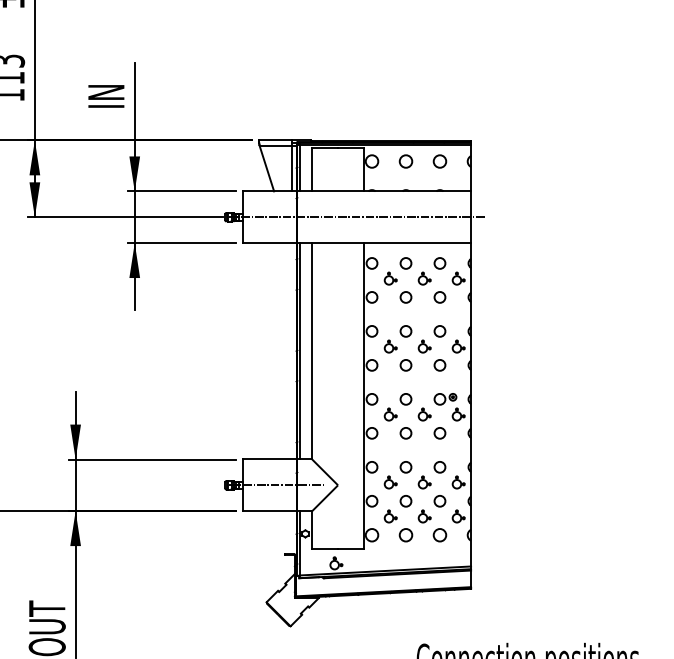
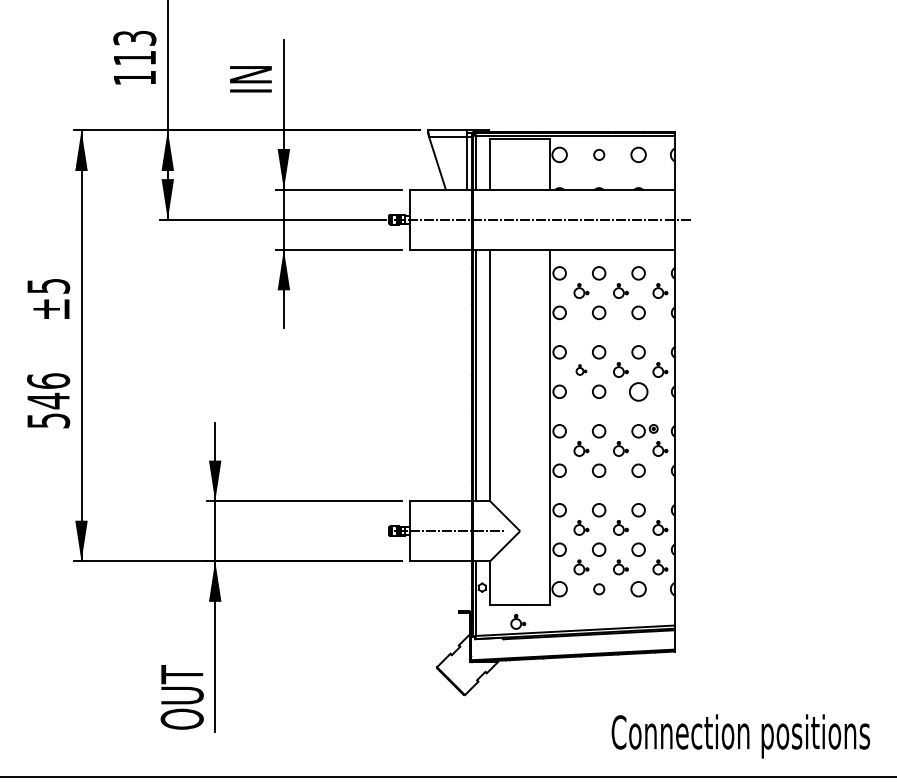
circle: (406, 161) -> (599, 154), size x0.7
part: (390, 346) -> (581, 369), size x0.7
circle: (439, 365) -> (638, 391), size x1.4
circle: (406, 535) -> (599, 589), size x0.7

